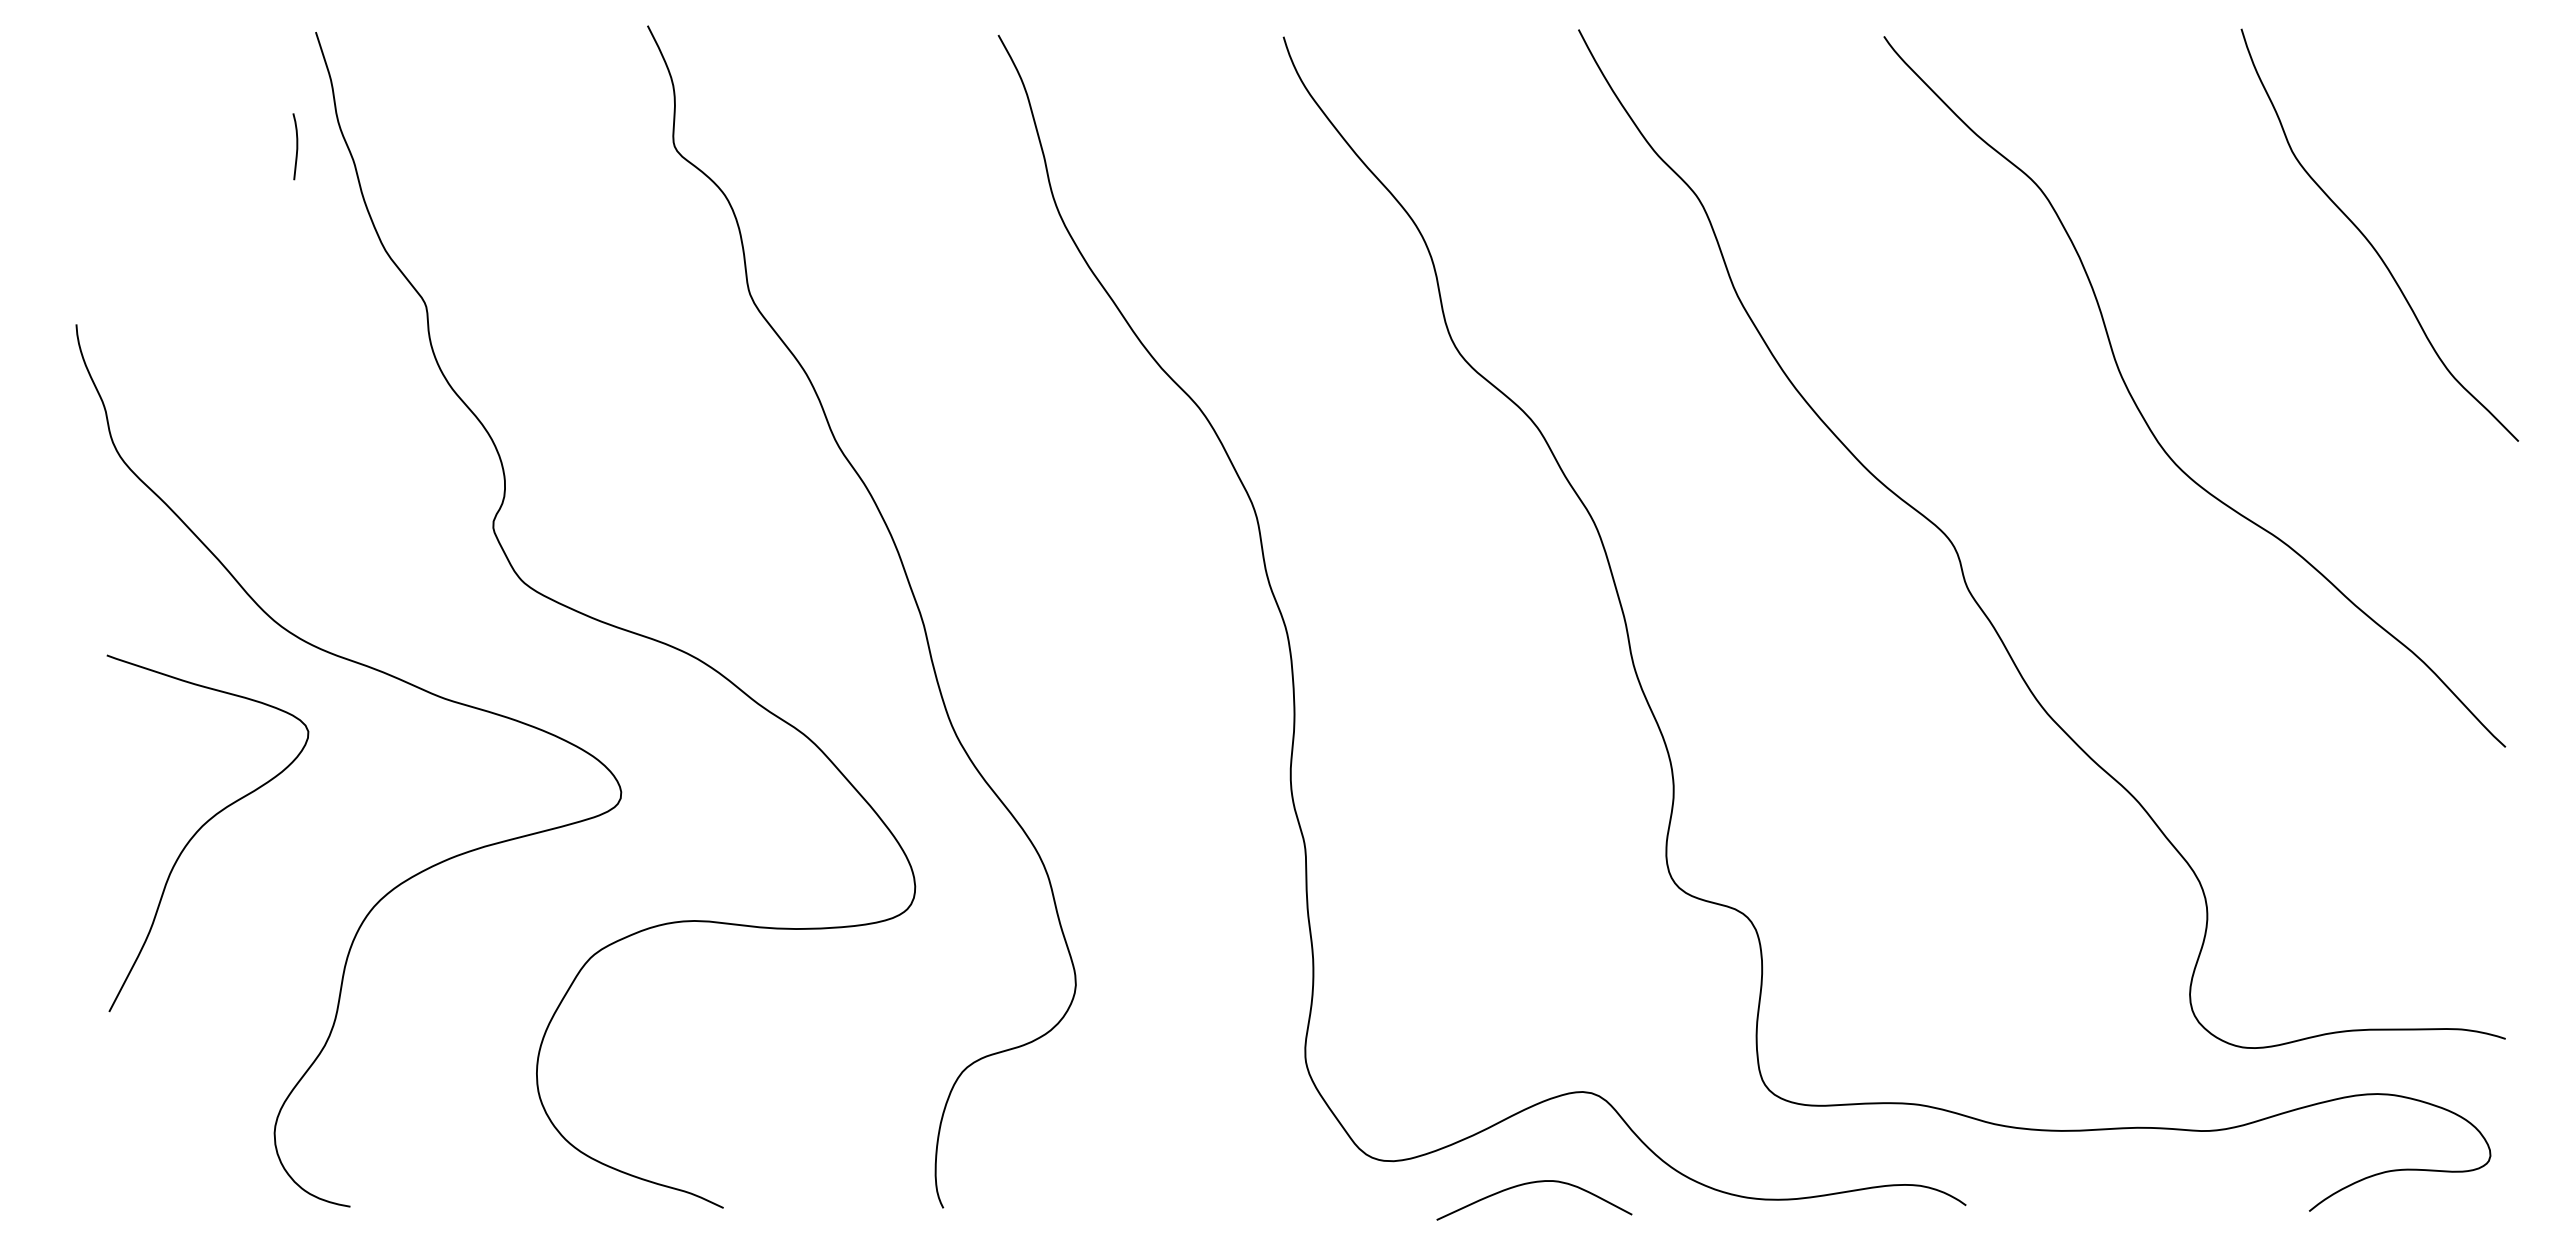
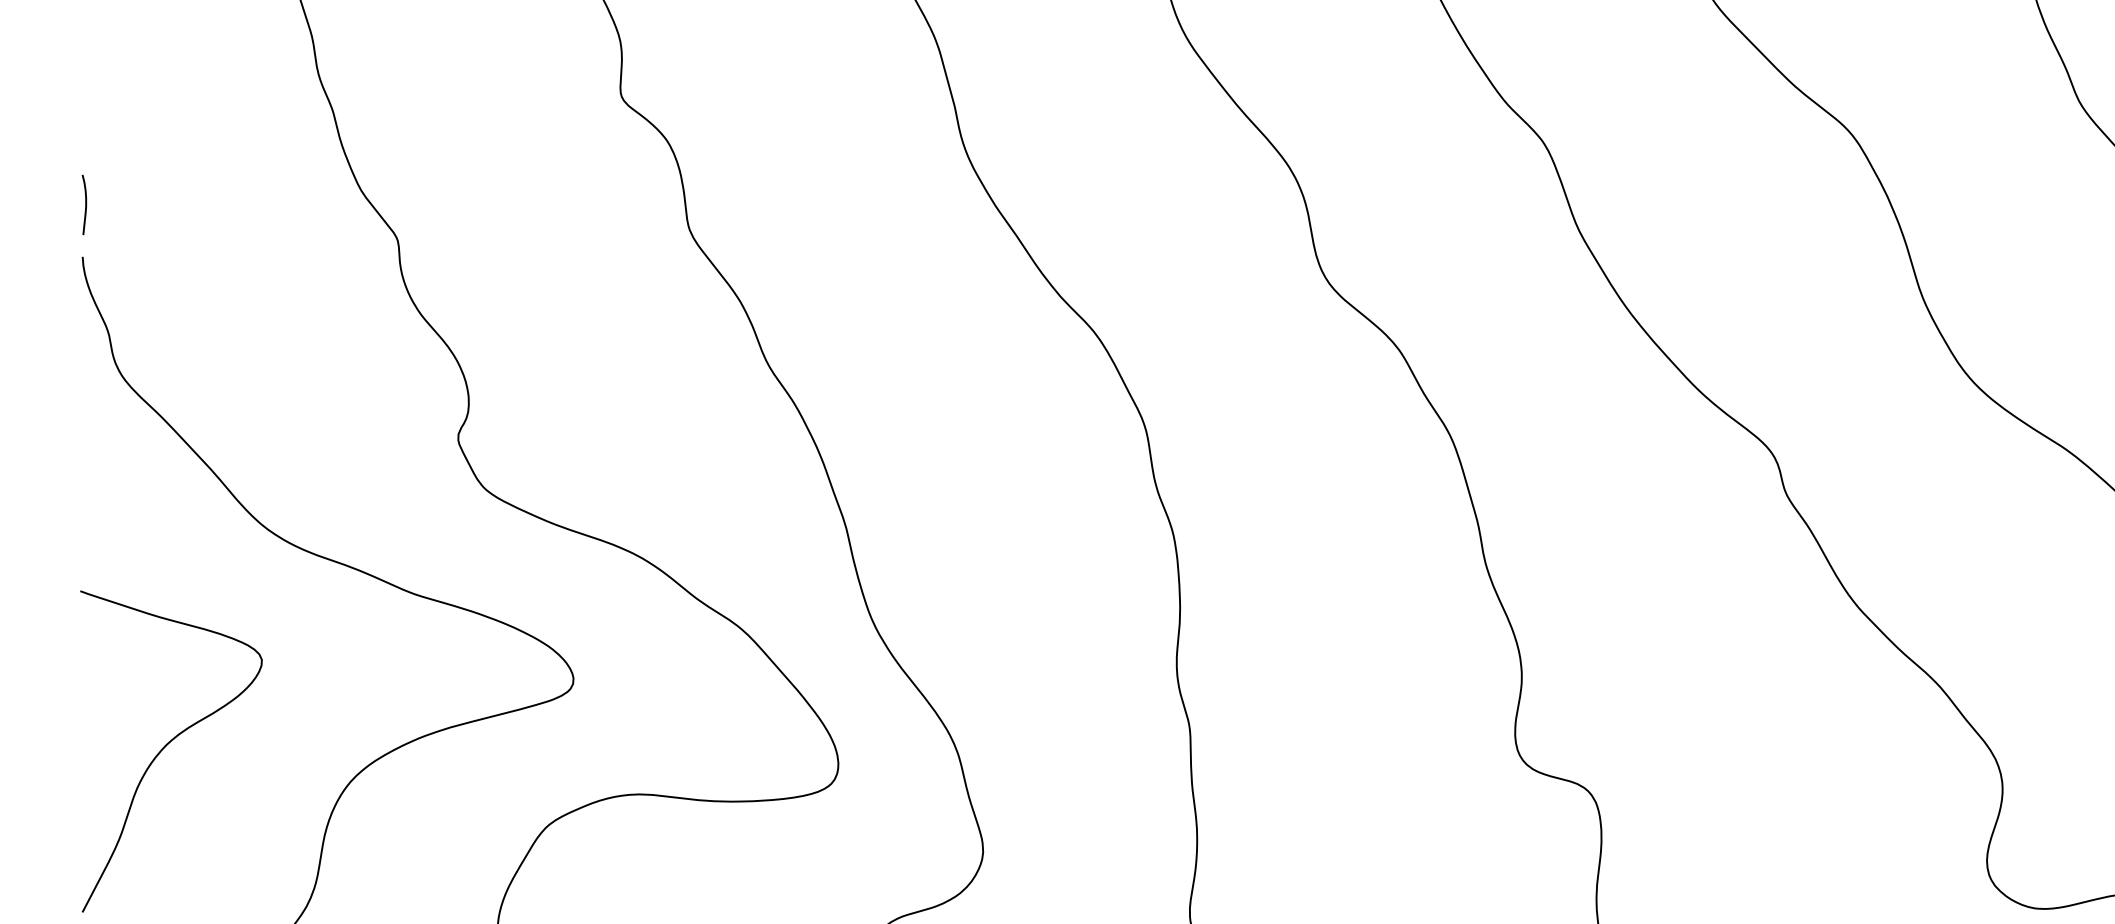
curve: (296, 146) -> (85, 204), moved
curve: (202, 827) -> (166, 746), moved

